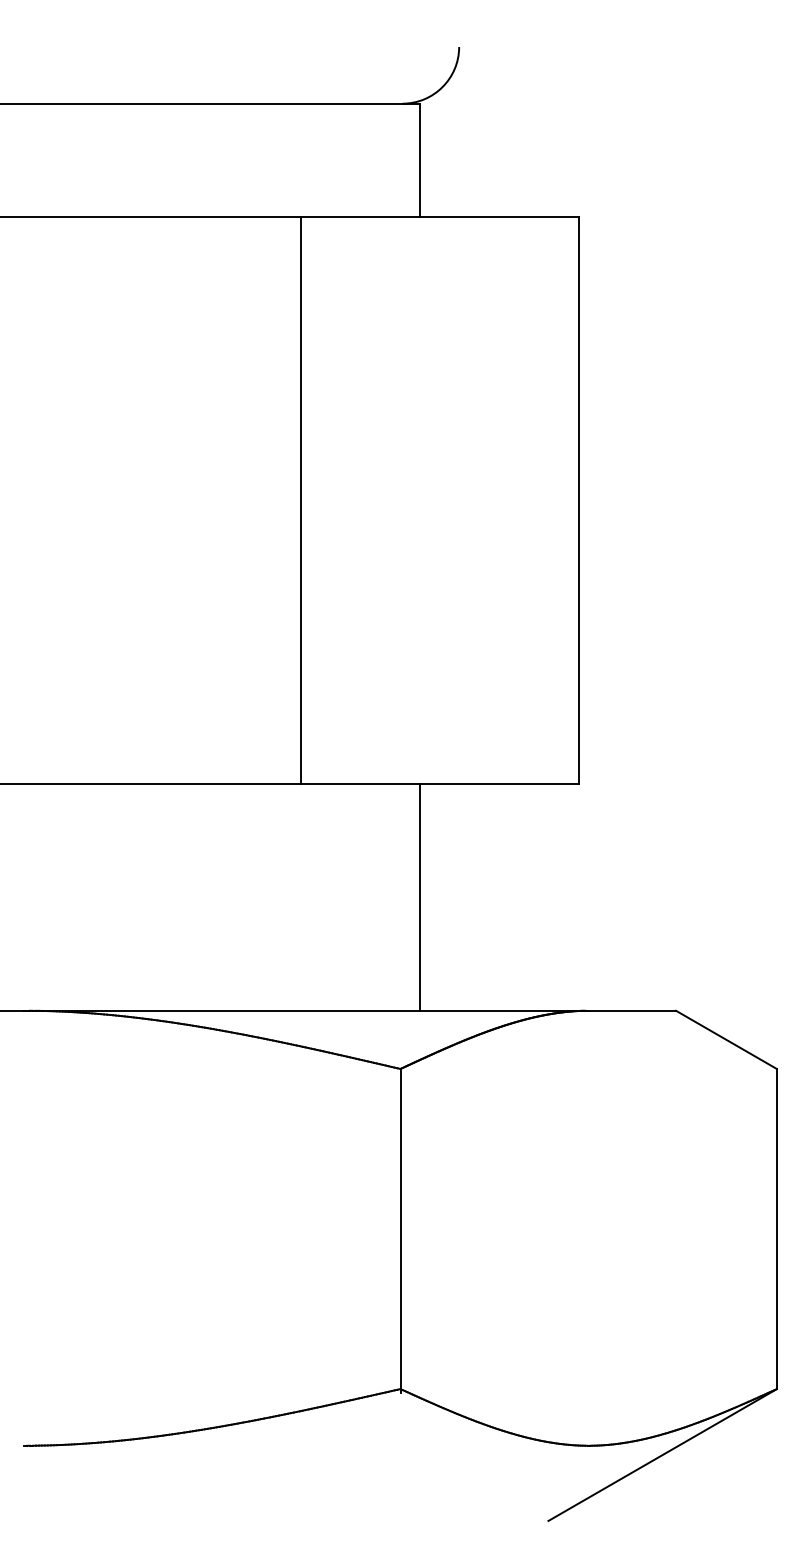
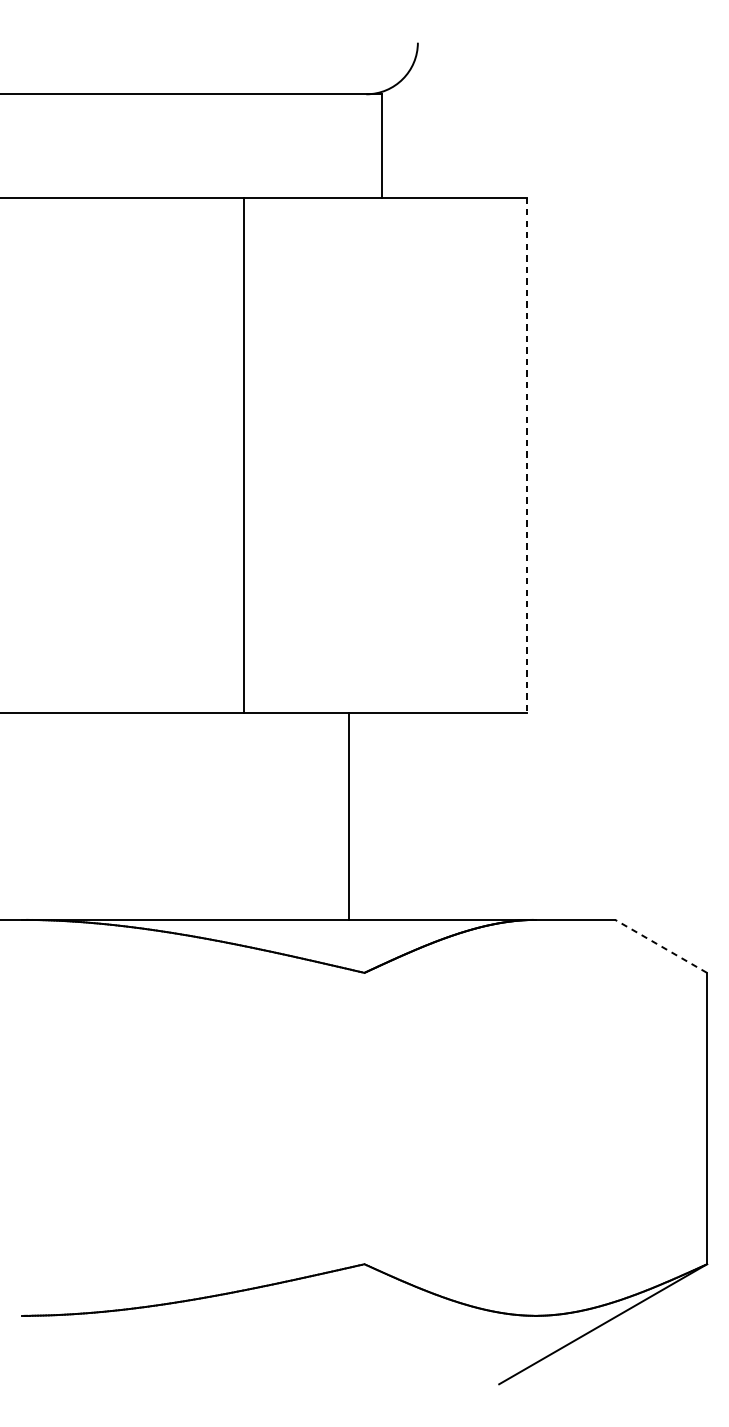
line: (300, 500) -> (243, 455), moved
line: (579, 501) -> (527, 456), solid -> dashed
line: (419, 897) -> (349, 816), moved
line: (726, 1039) -> (661, 946), solid -> dashed
line: (400, 1230) -> (364, 1119), removed

